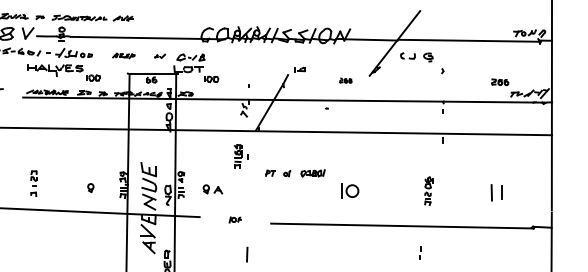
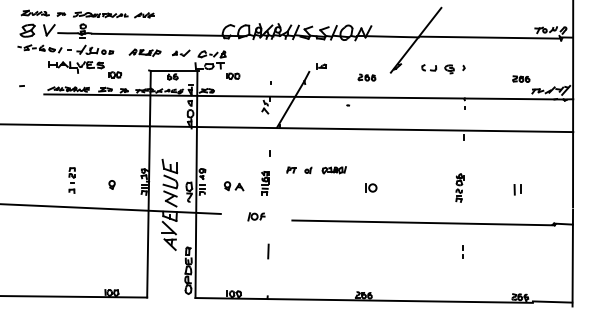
part: (123, 55) -> (144, 52), size x1.43
part: (160, 55) -> (181, 52), size x1.67
part: (416, 57) -> (437, 69), moved
part: (345, 80) -> (366, 77), size x1.43
part: (238, 156) -> (265, 183), moved
part: (33, 183) -> (71, 180), moved
part: (350, 190) -> (371, 187), size x0.62
part: (428, 190) -> (459, 187), moved
part: (496, 192) -> (517, 189), size x0.62
part: (235, 219) -> (256, 216), size x1.43
line: (420, 251) -> (462, 250), moved

